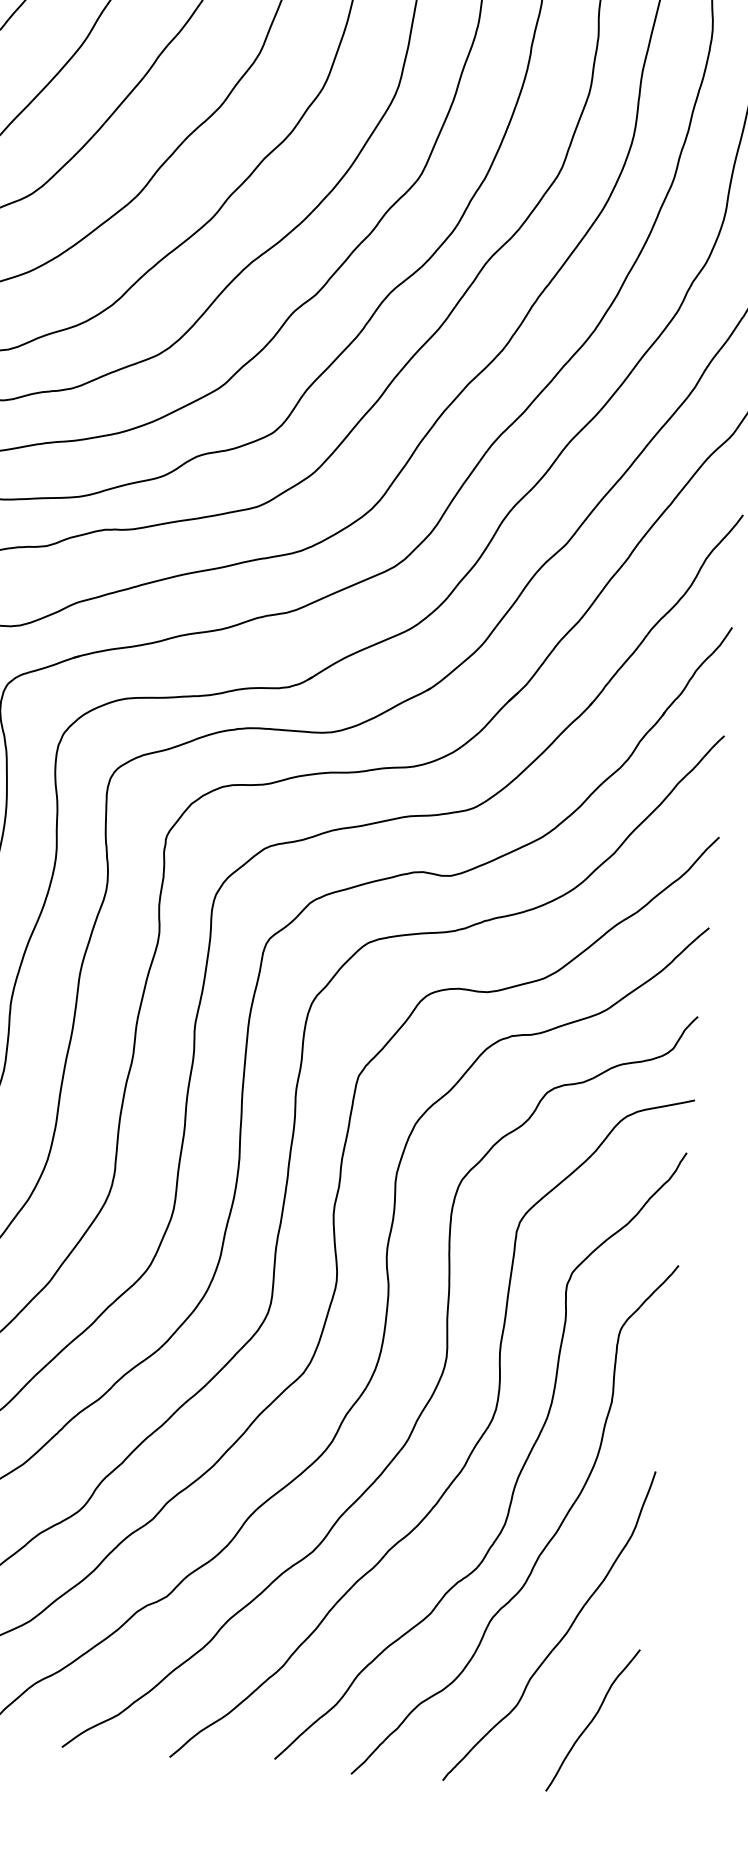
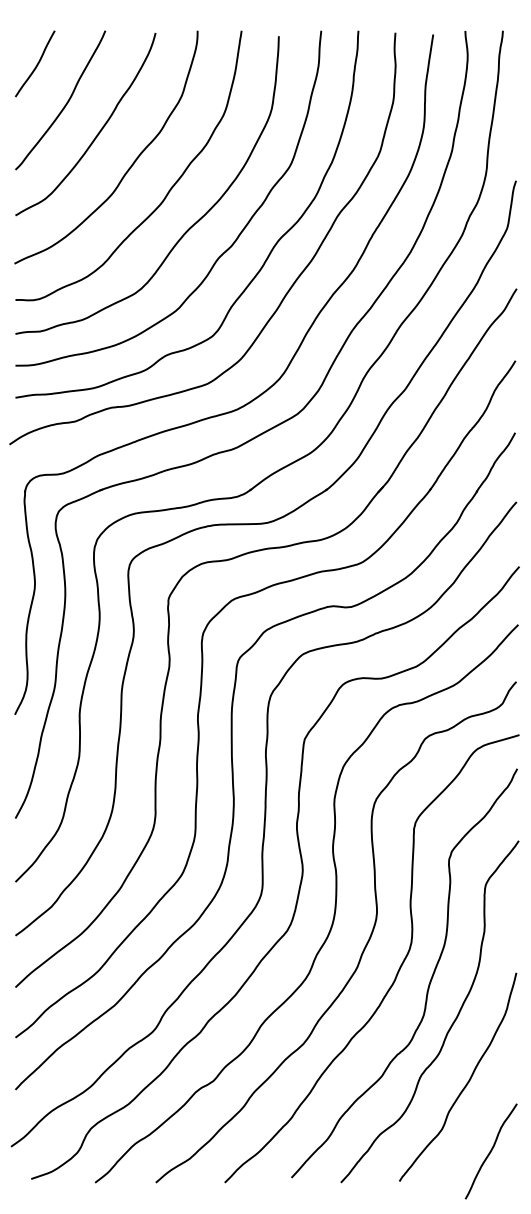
curve: (591, 1720) -> (490, 1151), moved

